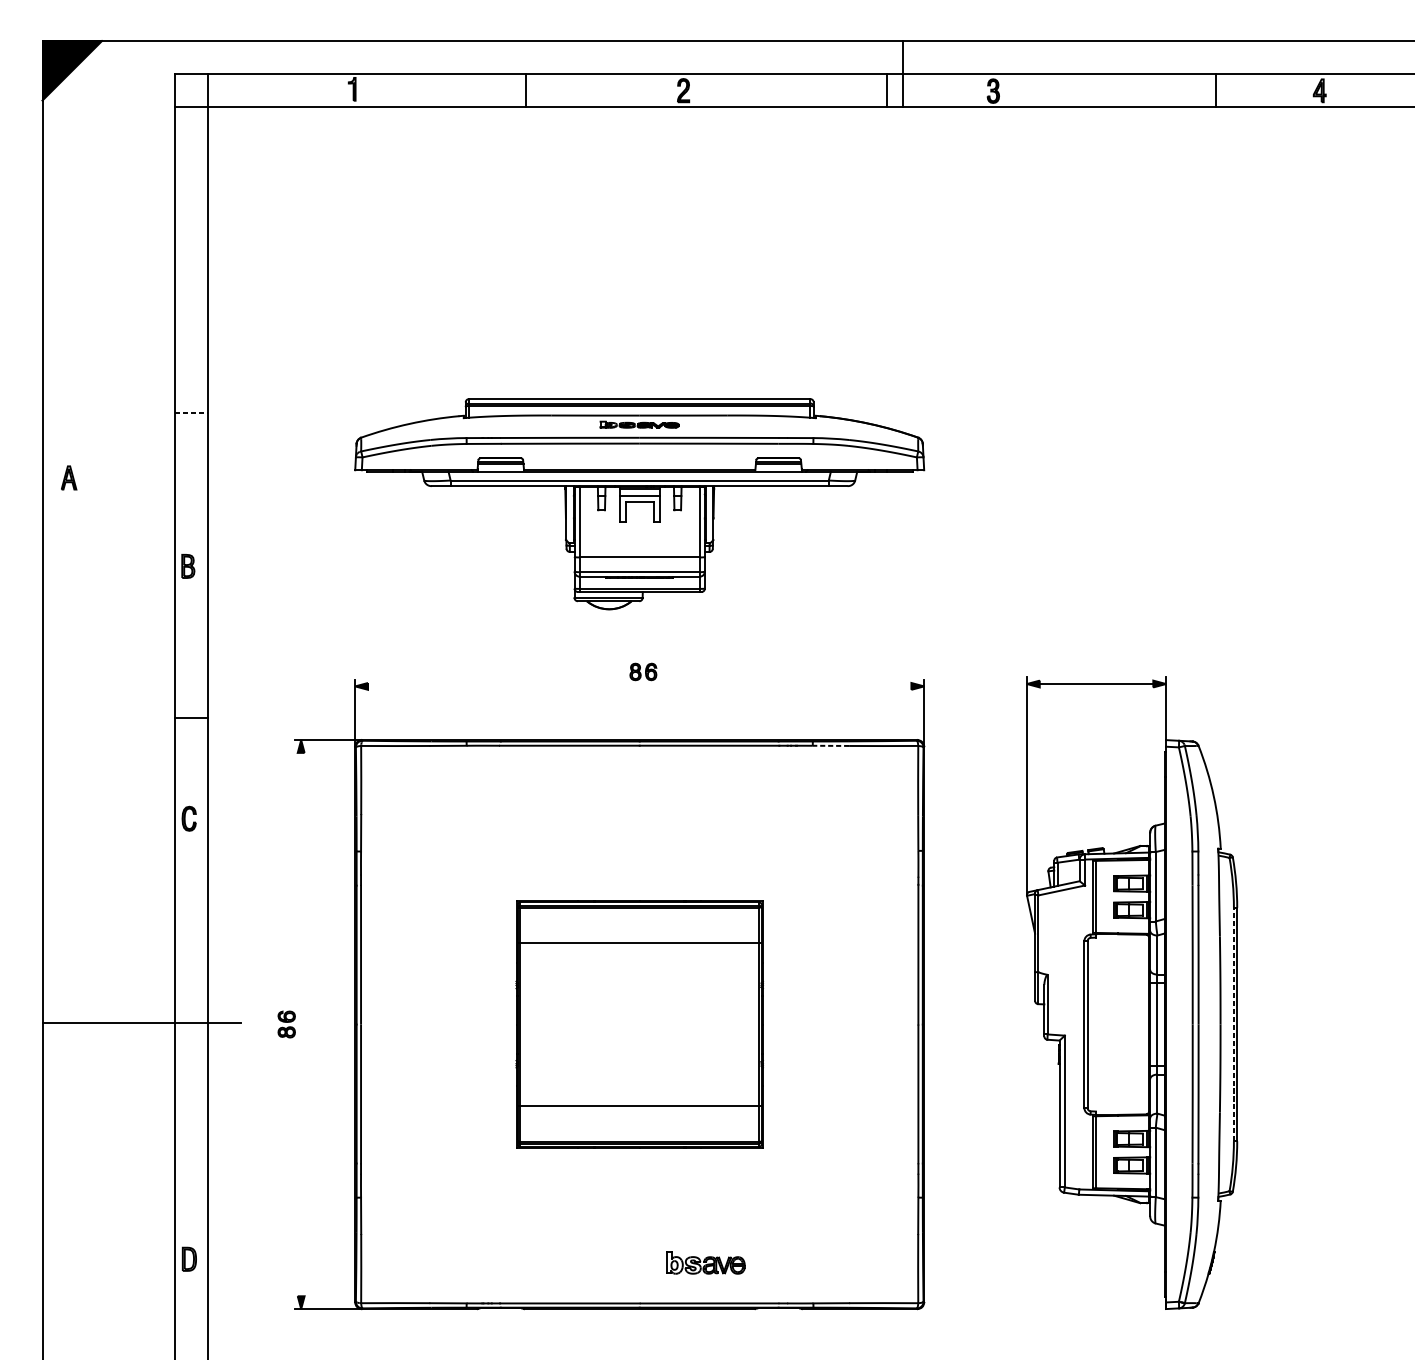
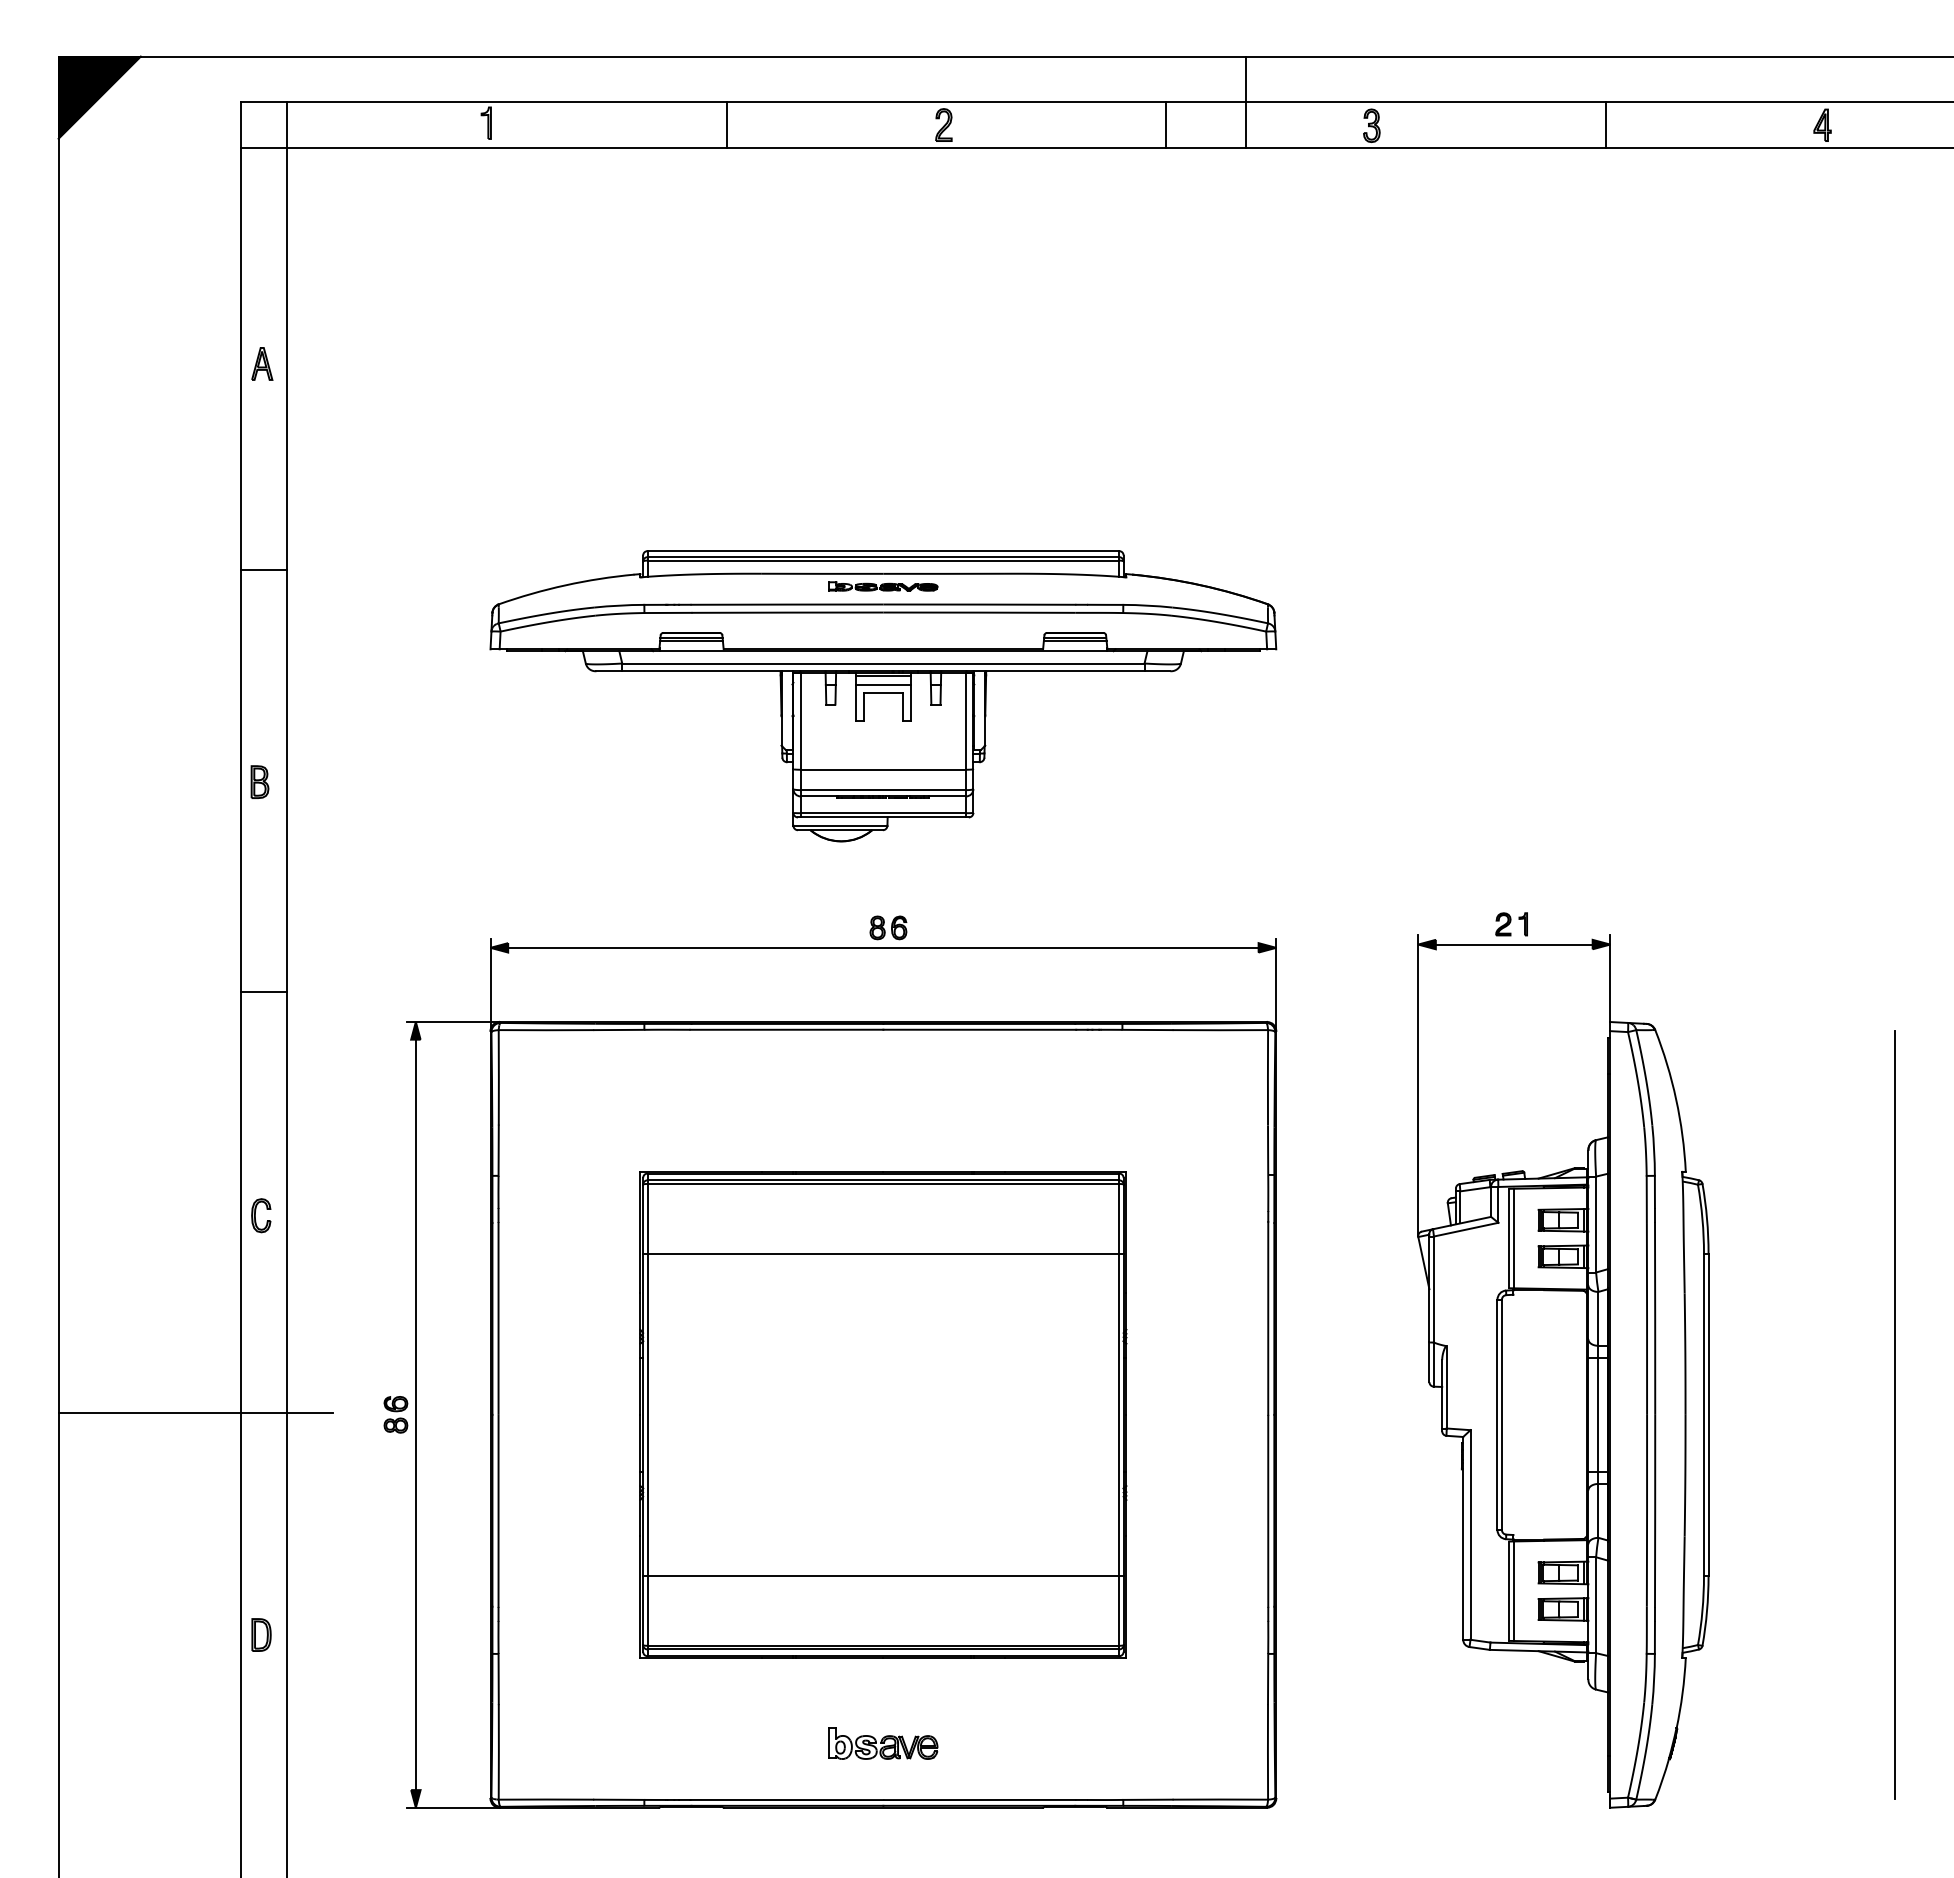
line: (887, 90) -> (1166, 124), moved
line: (1216, 90) -> (1606, 124), moved
line: (191, 412) -> (264, 569), dashed -> solid
part: (69, 477) -> (262, 363), moved
part: (1094, 669) -> (1511, 924), added
line: (639, 686) -> (883, 947), added
line: (830, 745) -> (1147, 1029), dashed -> solid
part: (189, 818) -> (261, 1215), moved
line: (300, 1024) -> (415, 1414), added
part: (639, 1024) -> (883, 1414), size x1.43
line: (1233, 1024) -> (1703, 1414), dashed -> solid
line: (1372, 1024) -> (1895, 1414), added
part: (189, 1258) -> (261, 1634), moved
part: (705, 1262) -> (883, 1743), moved

